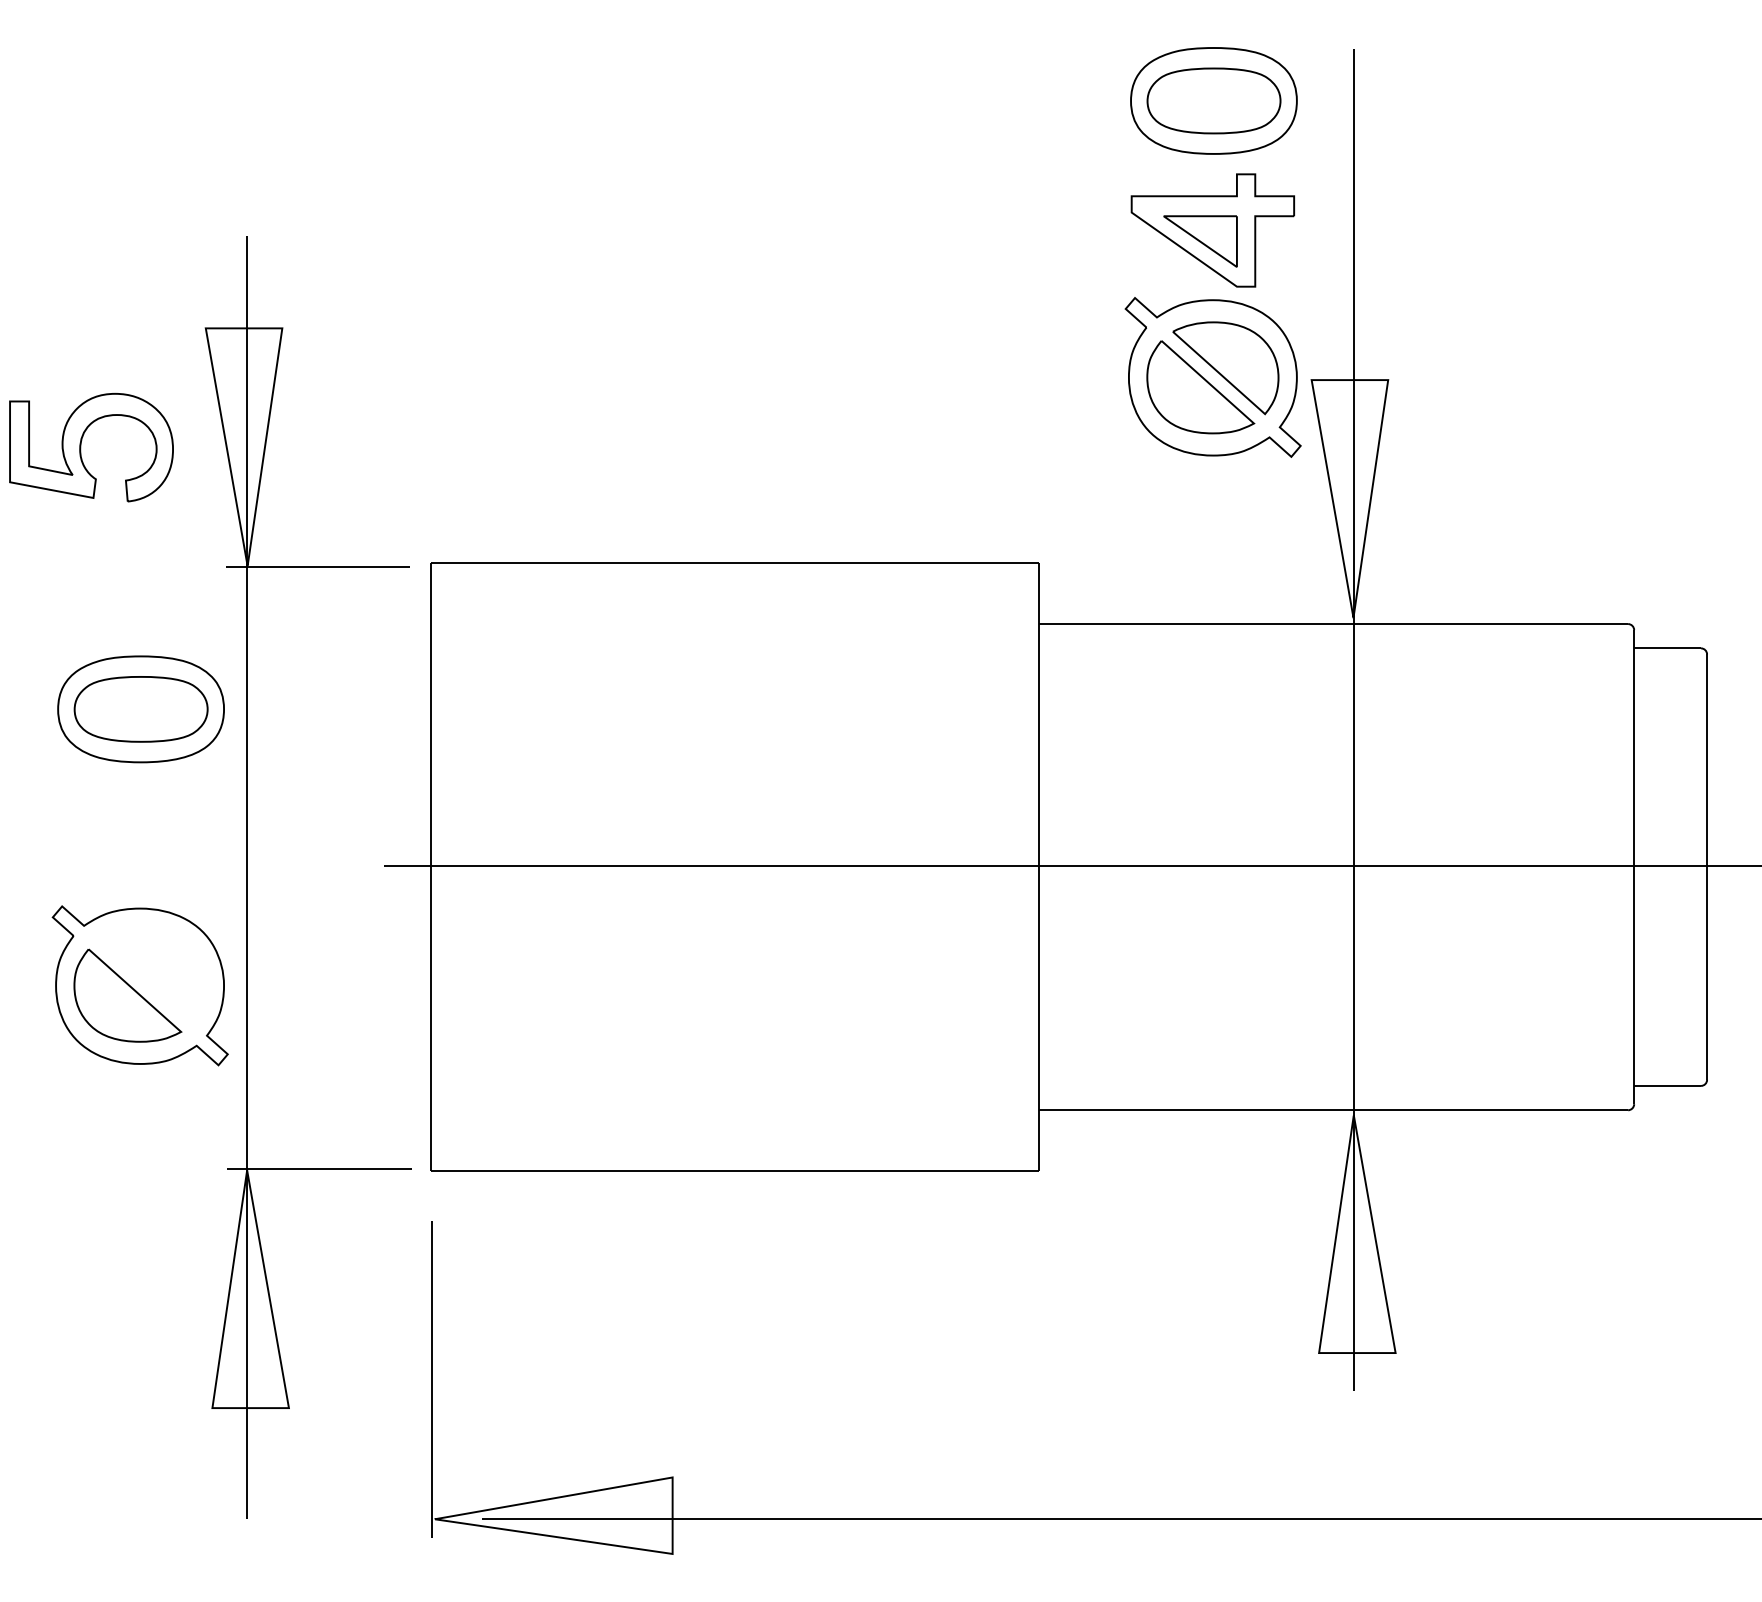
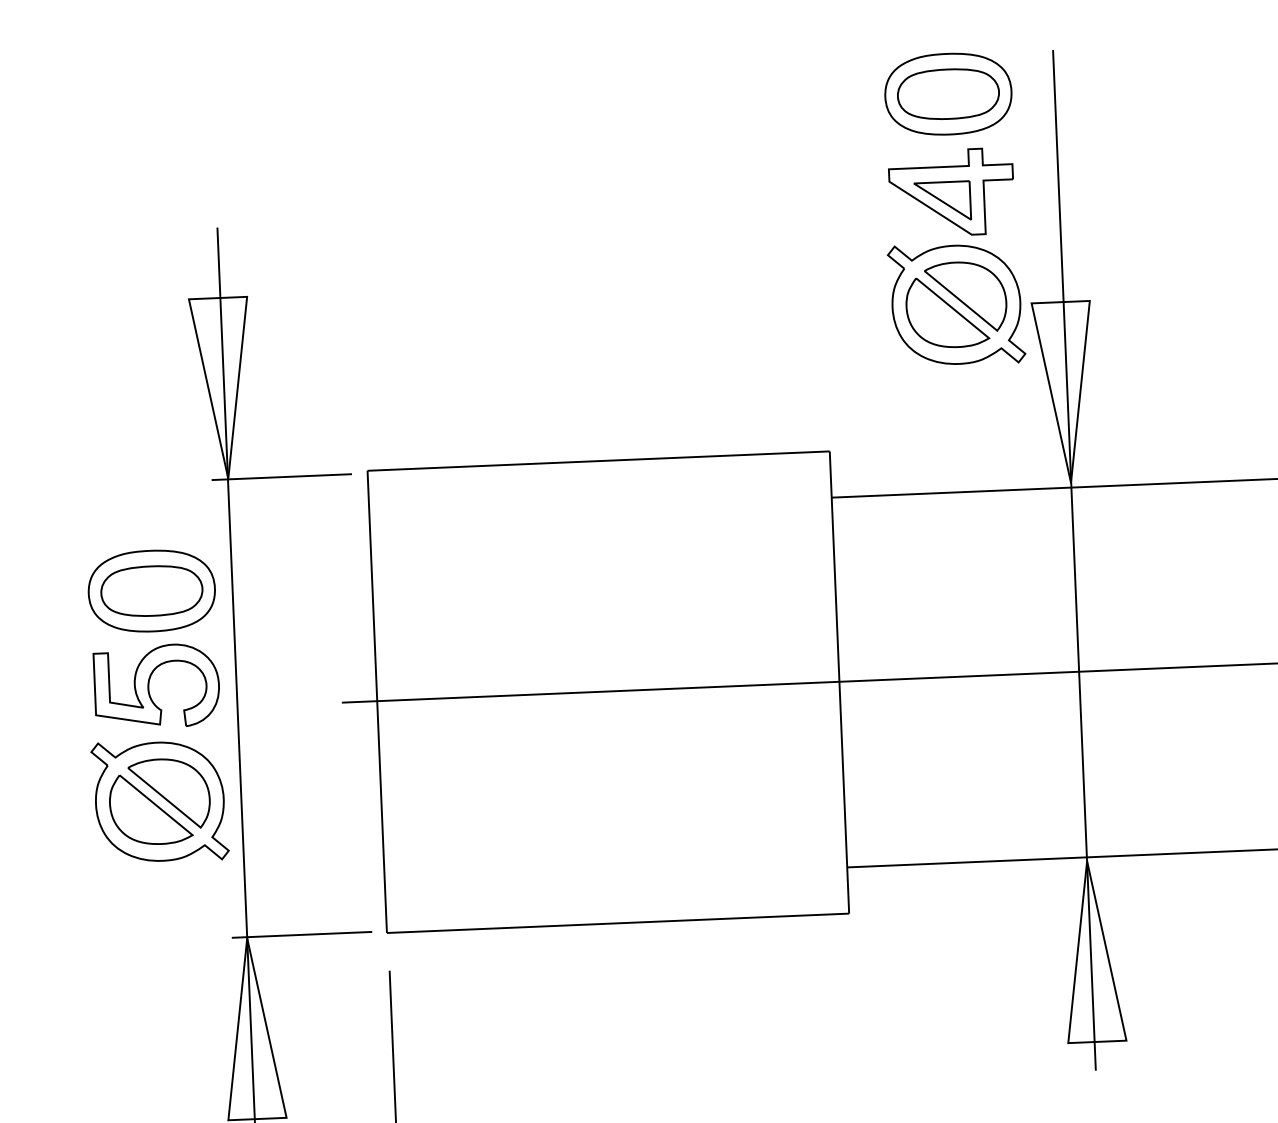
part: (81, 447) -> (149, 686), moved
part: (152, 976) -> (169, 793), added

